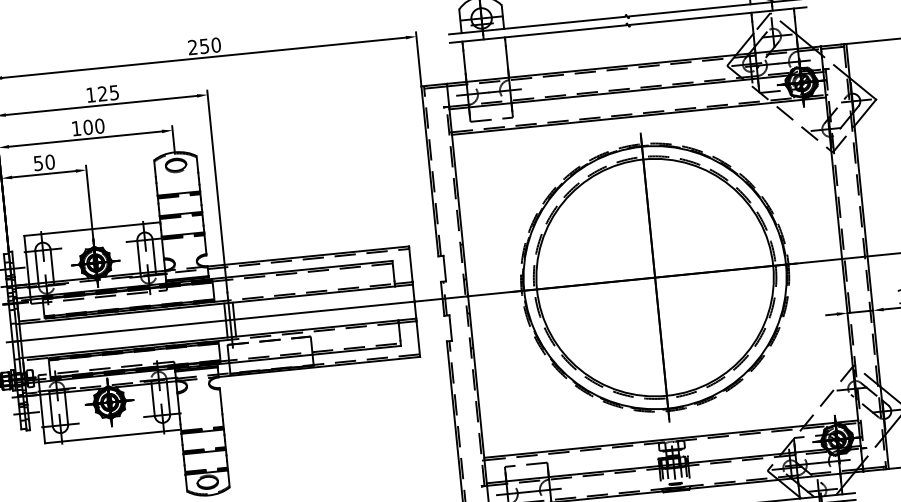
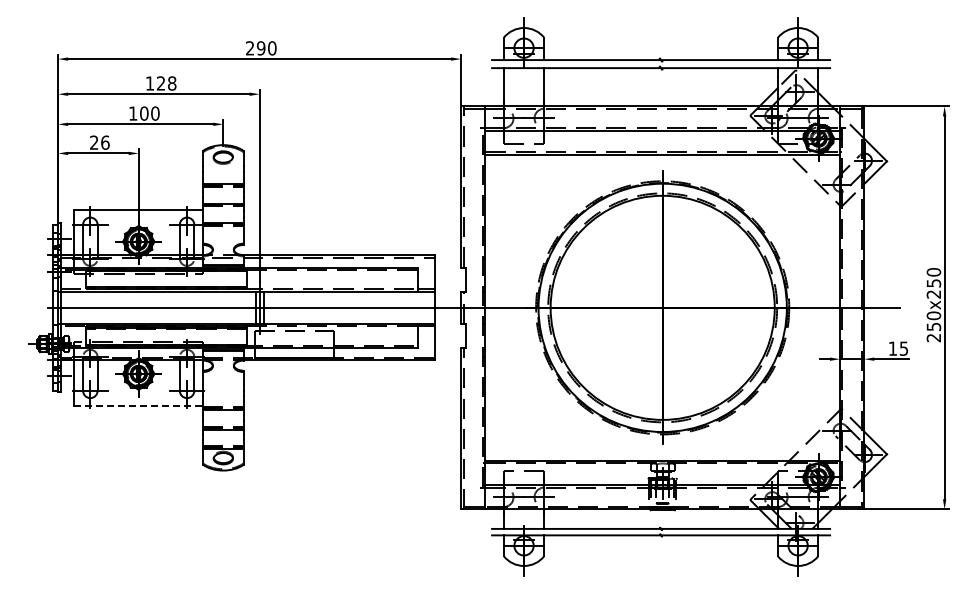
text: (203, 46) -> (260, 48), 250 -> 290
text: (114, 92) -> (172, 83), 125 -> 128
text: (43, 162) -> (99, 142), 50 -> 26
line: (113, 436) -> (139, 406), solid -> dashed

